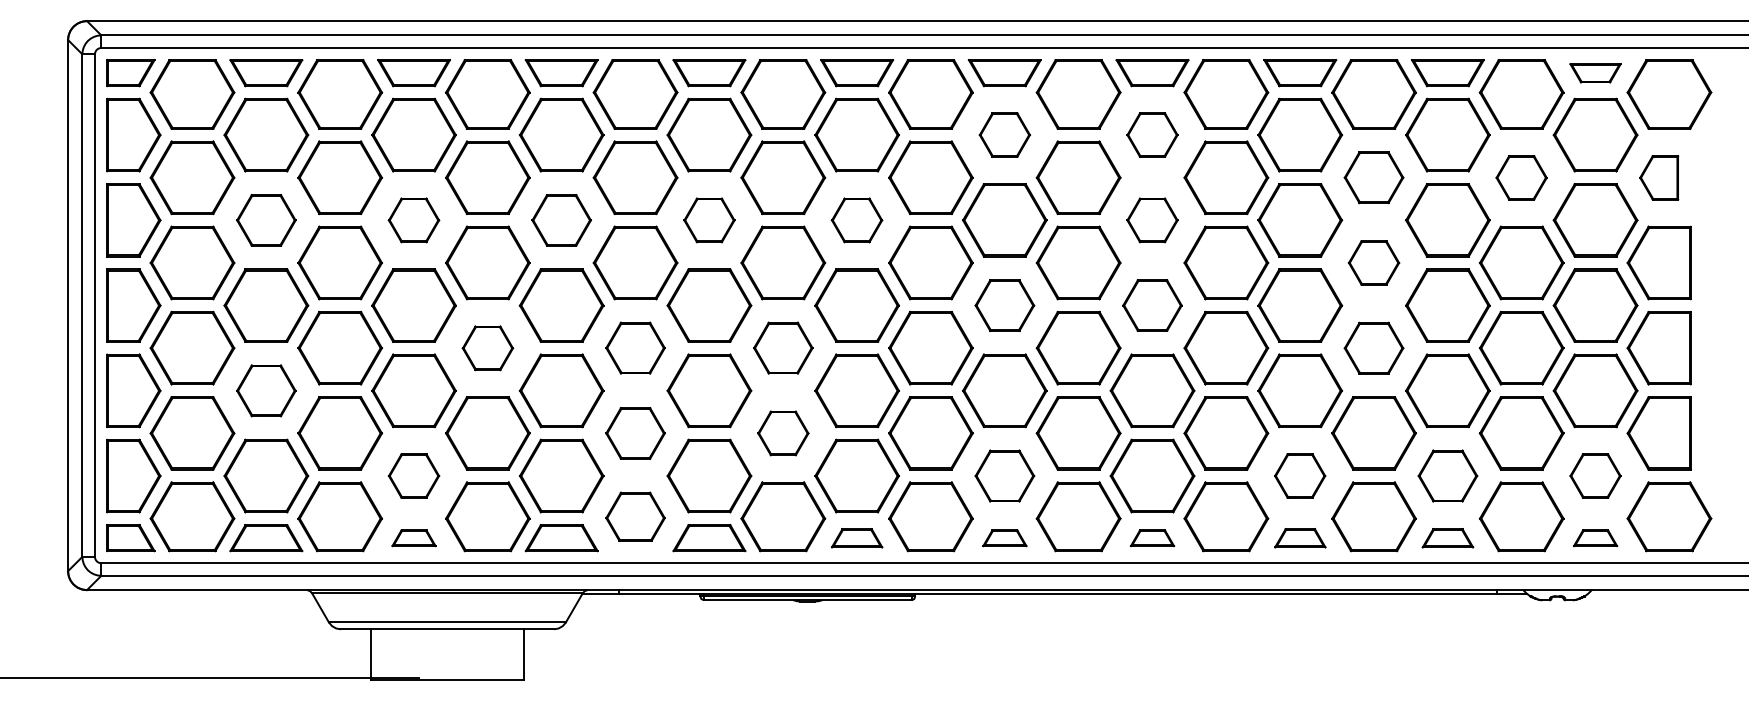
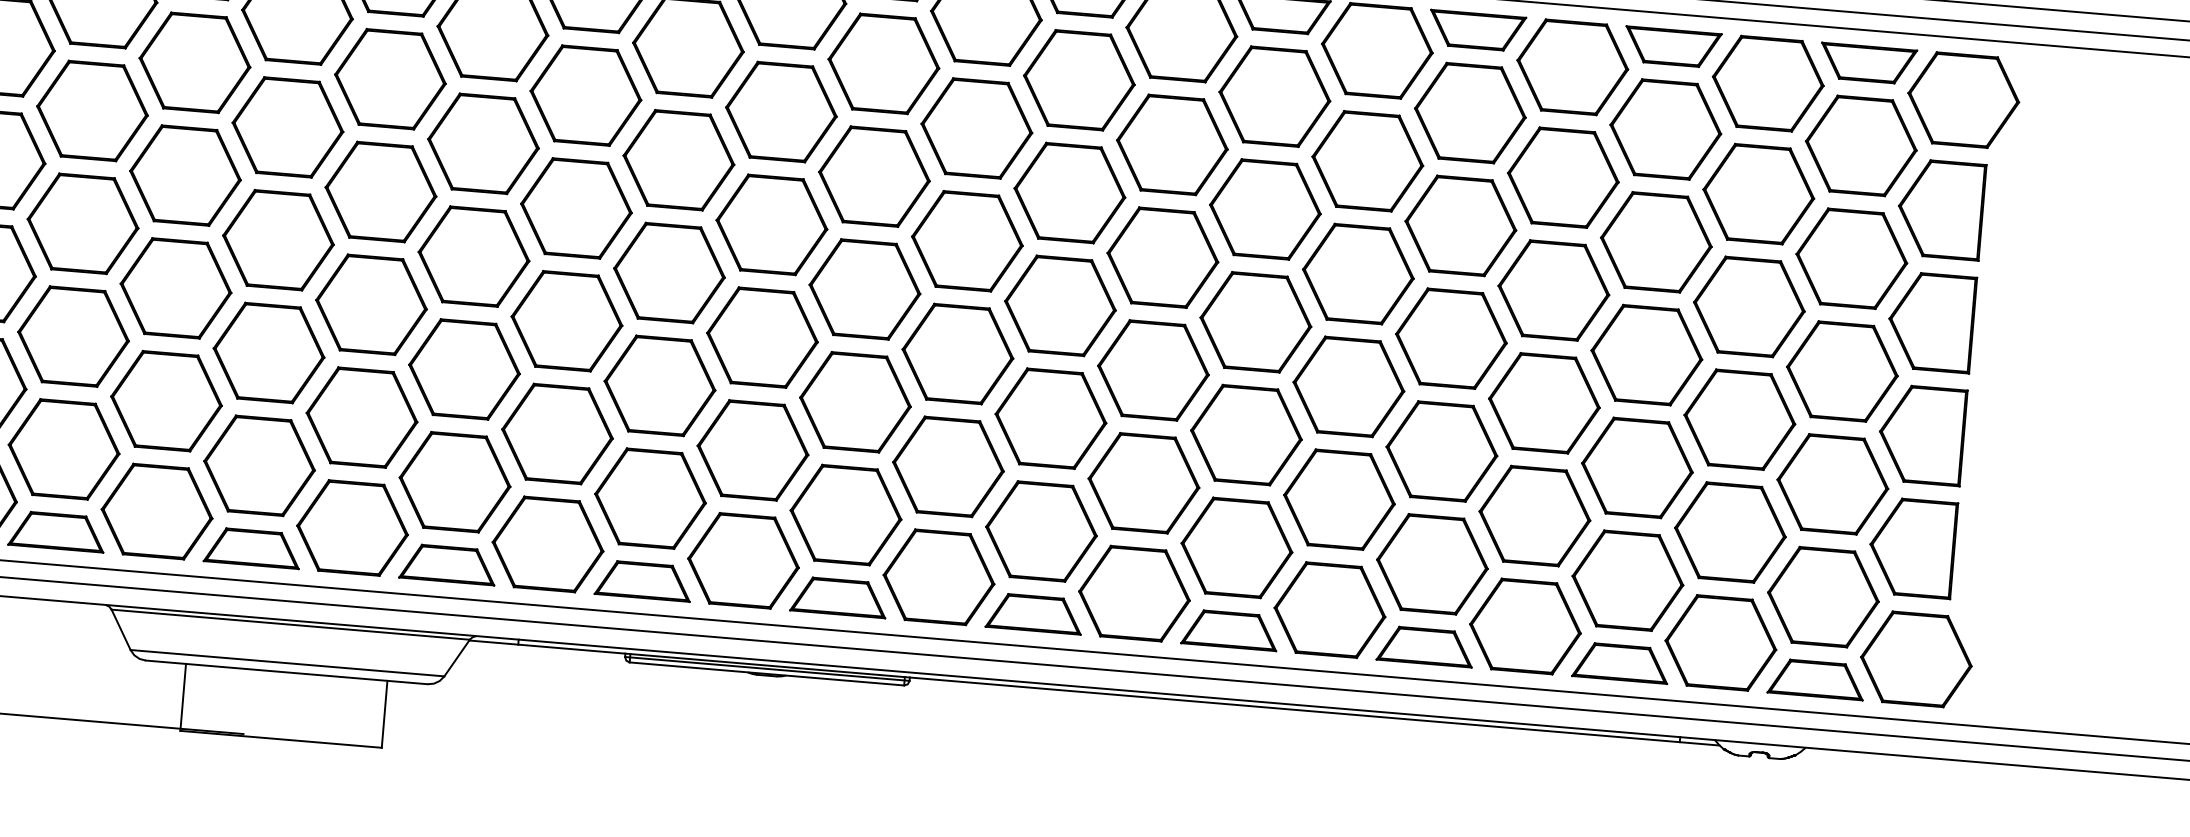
part: (1595, 73) -> (1868, 64), size x1.43
part: (1004, 134) -> (1079, 79), size x1.67
part: (1152, 134) -> (1274, 95), size x1.67
part: (1373, 177) -> (1562, 177), size x1.43
part: (1521, 177) -> (1758, 193), size x1.67
part: (1658, 177) -> (1939, 208), size x1.67
part: (266, 220) -> (92, 111), size x1.43
part: (413, 220) -> (287, 127), size x1.67
part: (561, 220) -> (483, 143), size x1.43
part: (709, 220) -> (679, 160), size x1.67
part: (856, 220) -> (873, 176), size x1.67
part: (1152, 220) -> (1265, 209), size x1.67
part: (1373, 262) -> (1553, 289), size x1.67
part: (1004, 305) -> (1060, 305), size x1.43
part: (1152, 305) -> (1255, 322), size x1.43
part: (635, 347) -> (566, 320), size x1.43
part: (783, 347) -> (762, 336), size x1.43
part: (487, 348) -> (370, 305), size x1.67
part: (1373, 348) -> (1543, 403), size x1.43
part: (266, 390) -> (73, 336), size x1.43
part: (635, 433) -> (557, 434), size x1.43
part: (783, 433) -> (753, 450), size x1.67
part: (413, 475) -> (258, 465), size x1.67
part: (1004, 475) -> (1041, 530), size x1.43
part: (1299, 475) -> (1431, 563), size x1.67
part: (1447, 475) -> (1627, 579), size x1.43
part: (1595, 475) -> (1823, 596), size x1.67
part: (635, 516) -> (548, 543), size x1.43
part: (413, 538) -> (251, 548), size x1.67
part: (856, 538) -> (838, 597), size x1.43
part: (1004, 538) -> (1034, 614), size x1.67
part: (1152, 538) -> (1229, 630), size x1.67
part: (1300, 538) -> (1425, 647), size x1.43
part: (1447, 538) -> (1620, 663), size x1.43
part: (1595, 538) -> (1816, 679), size x1.67

